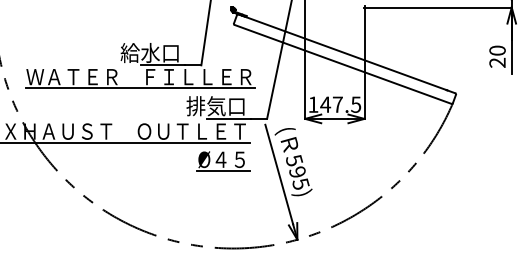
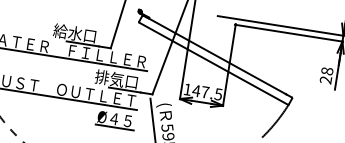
text: (497, 50) -> (327, 71), 20 -> 28

